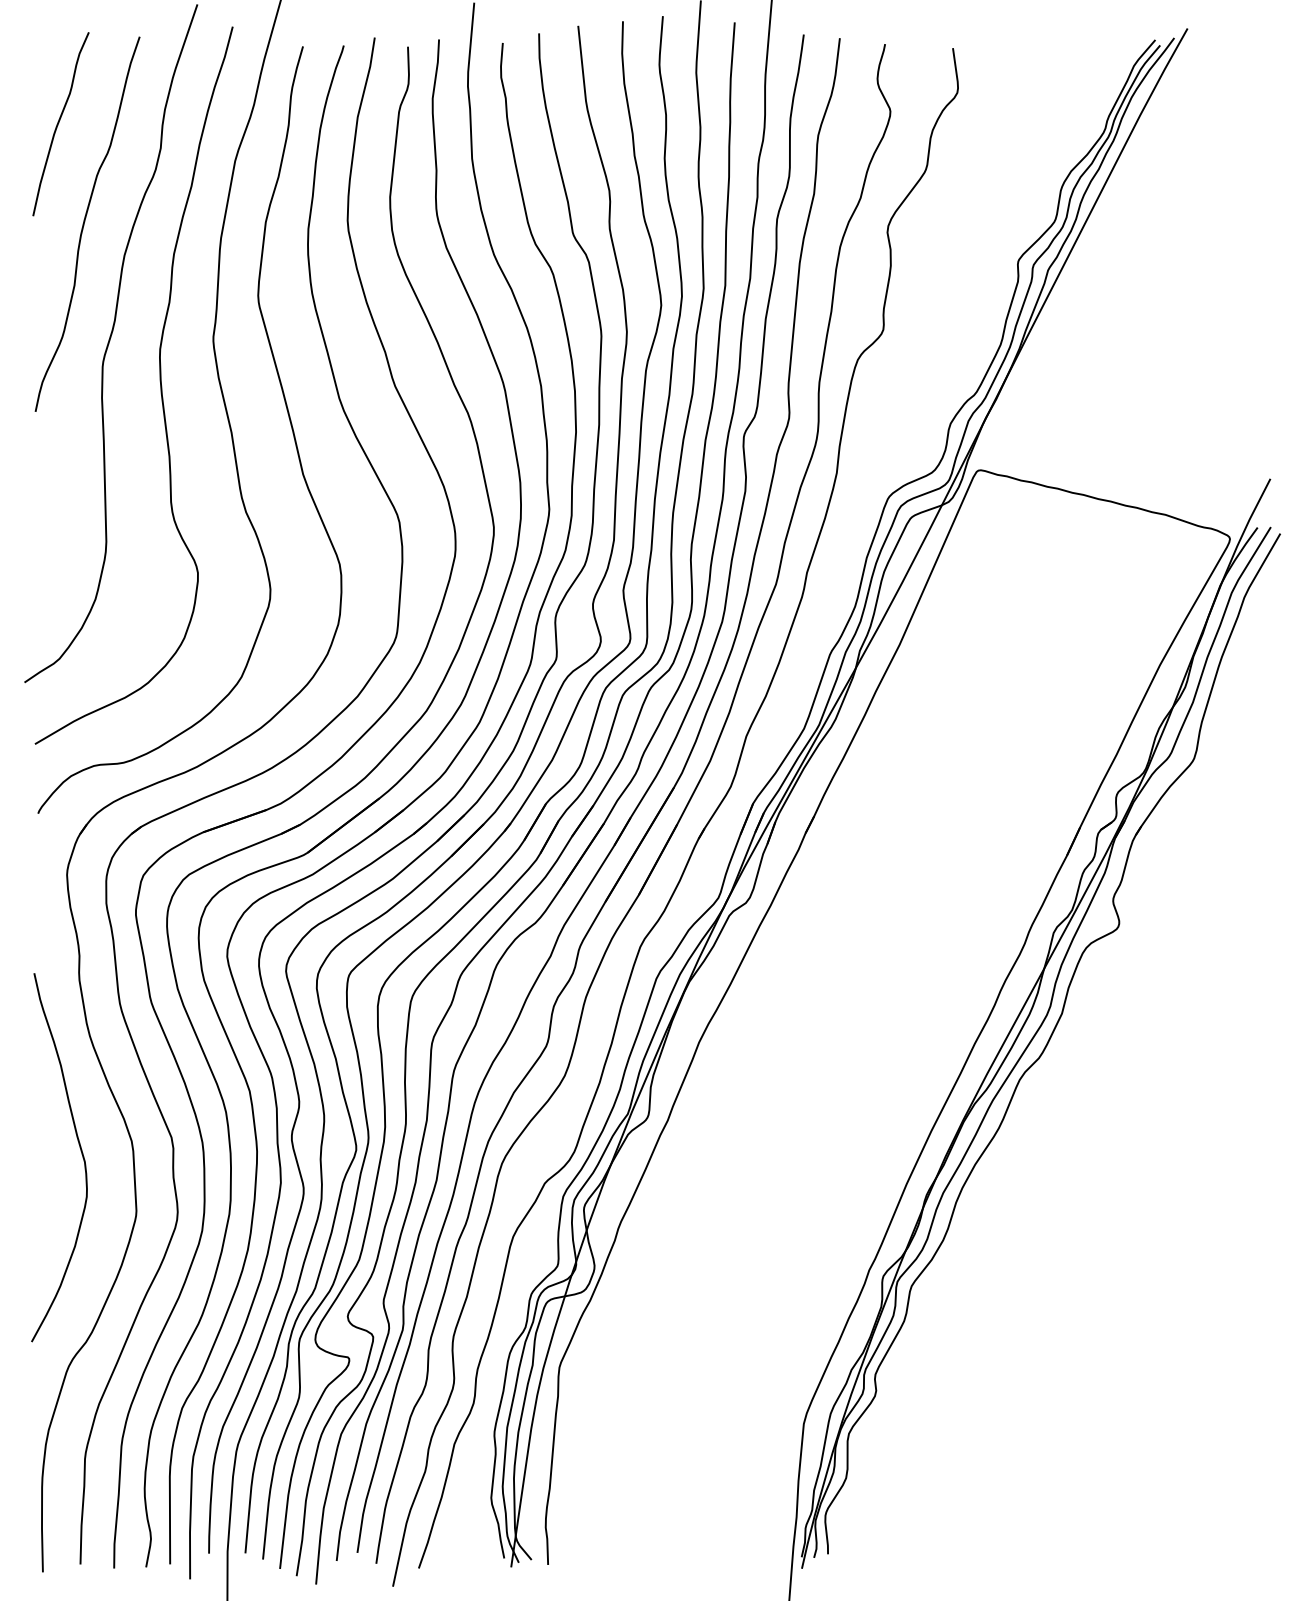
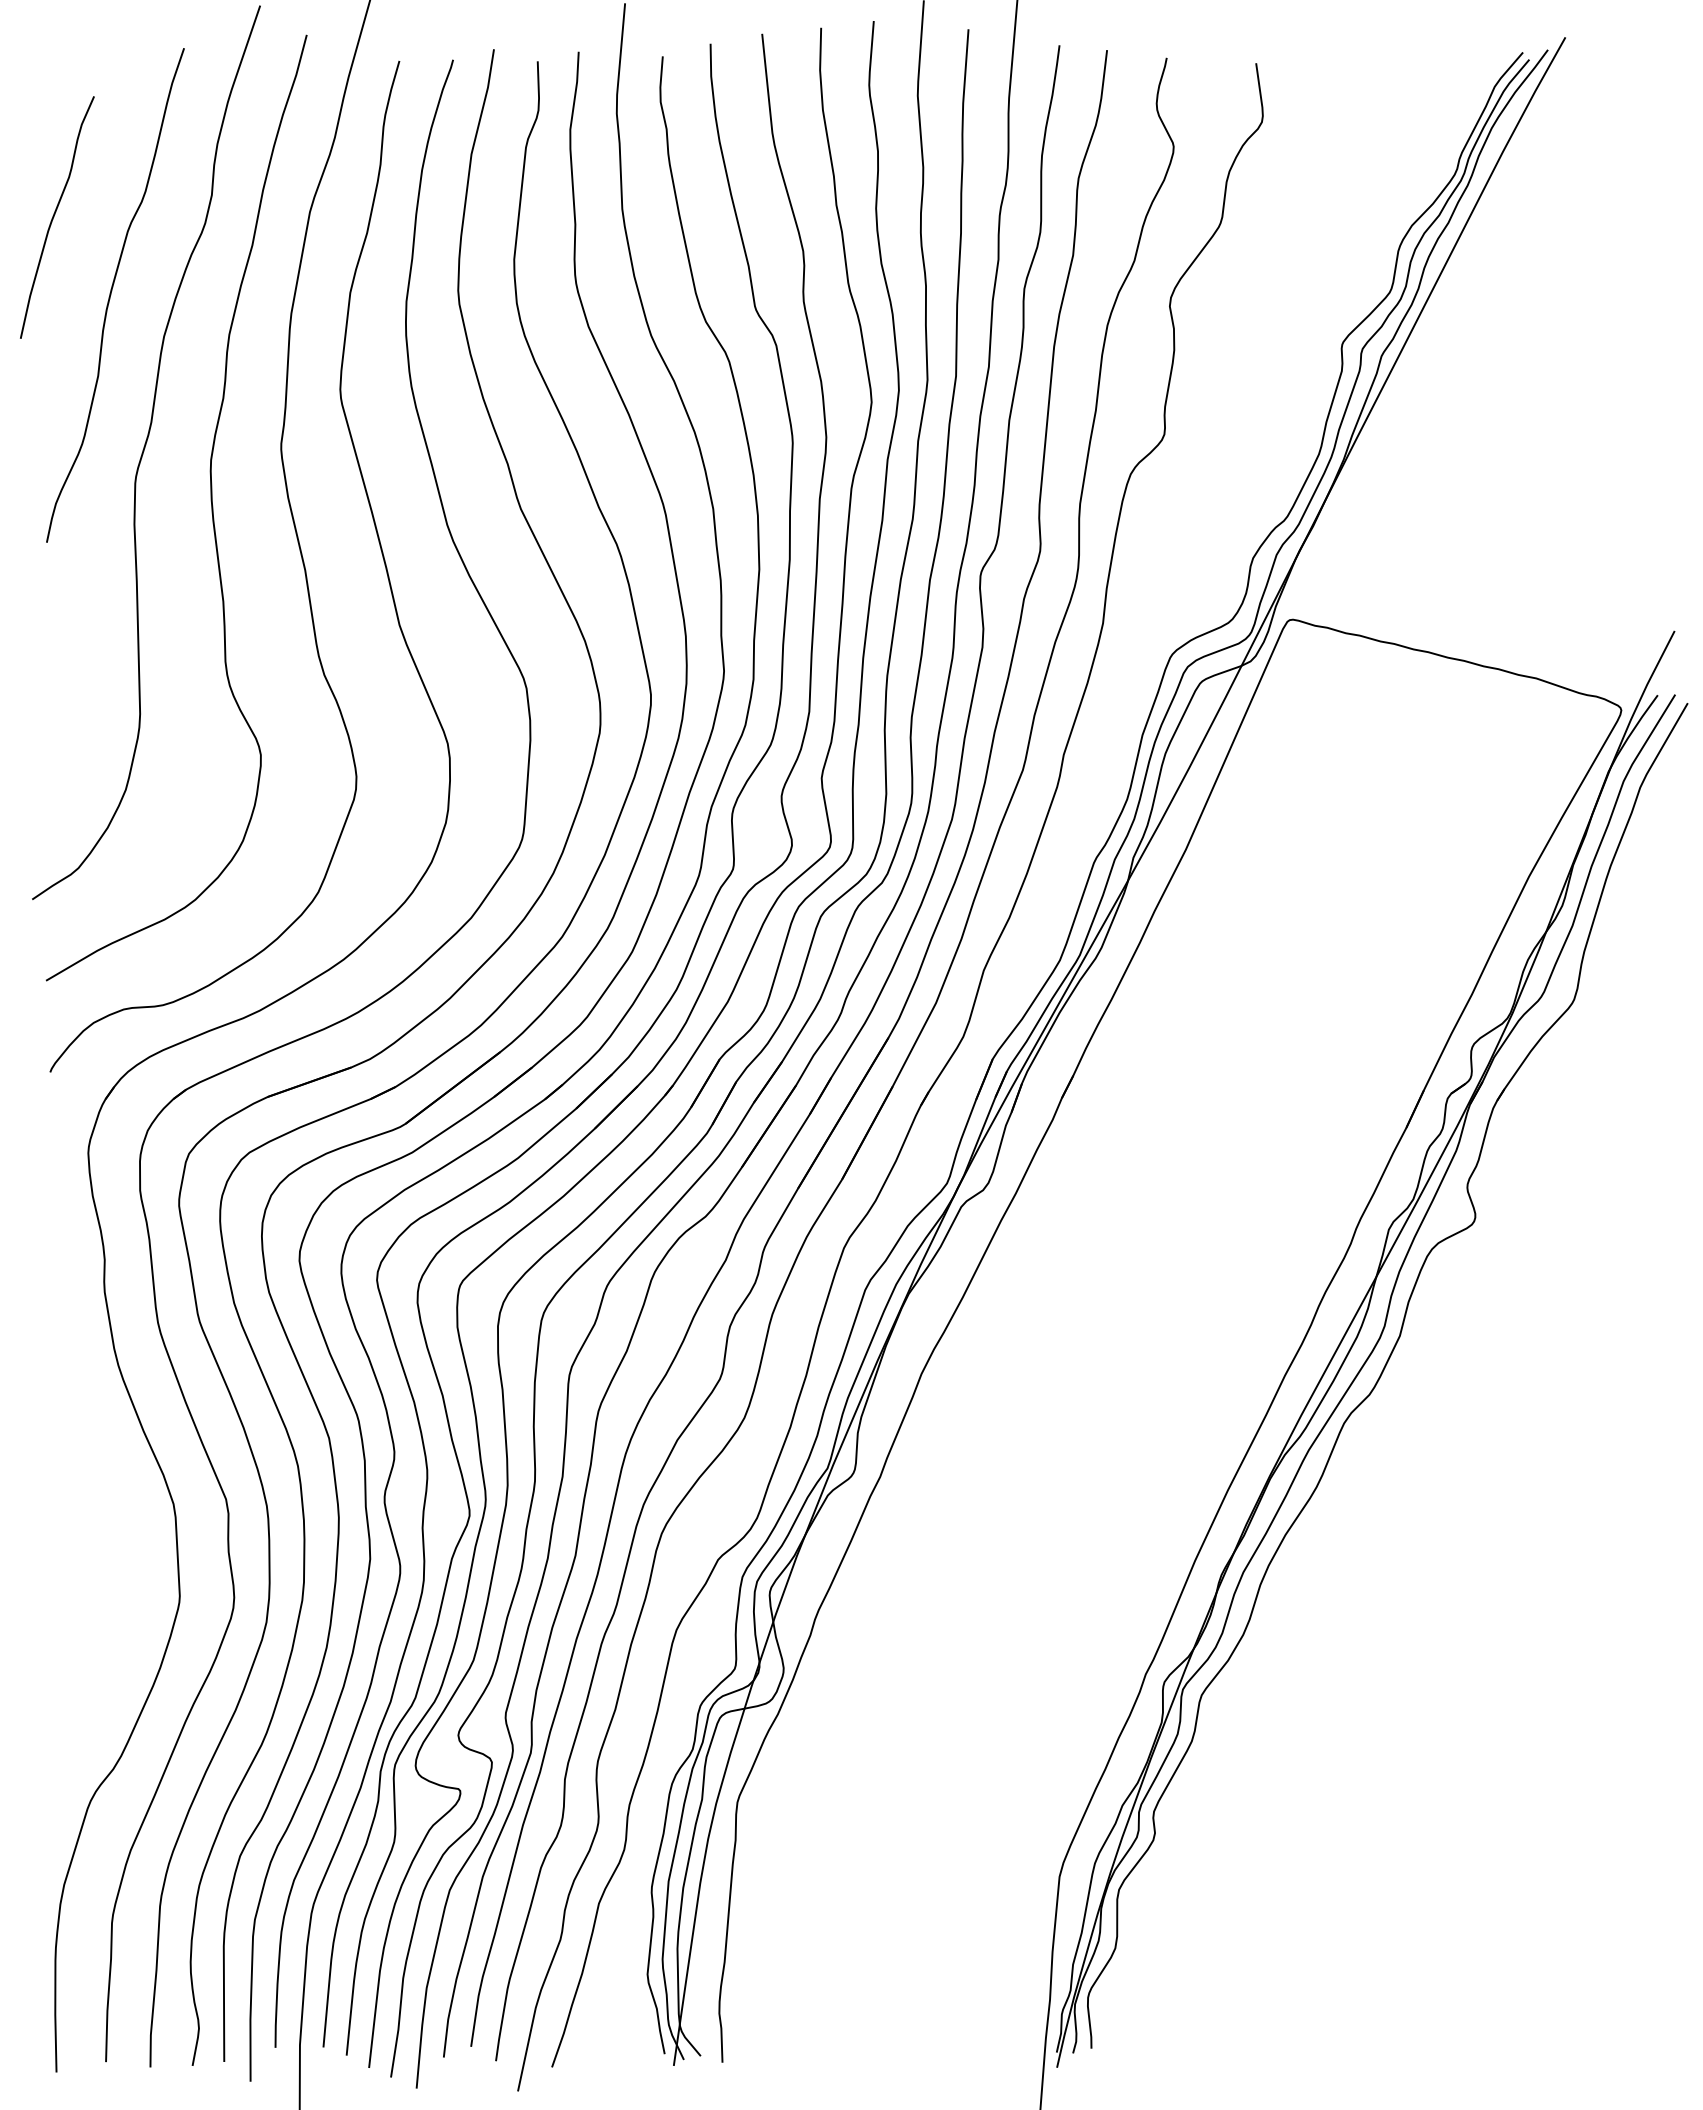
curve: (58, 124) -> (54, 217), moved
curve: (80, 1151) -> (106, 1517), removed

